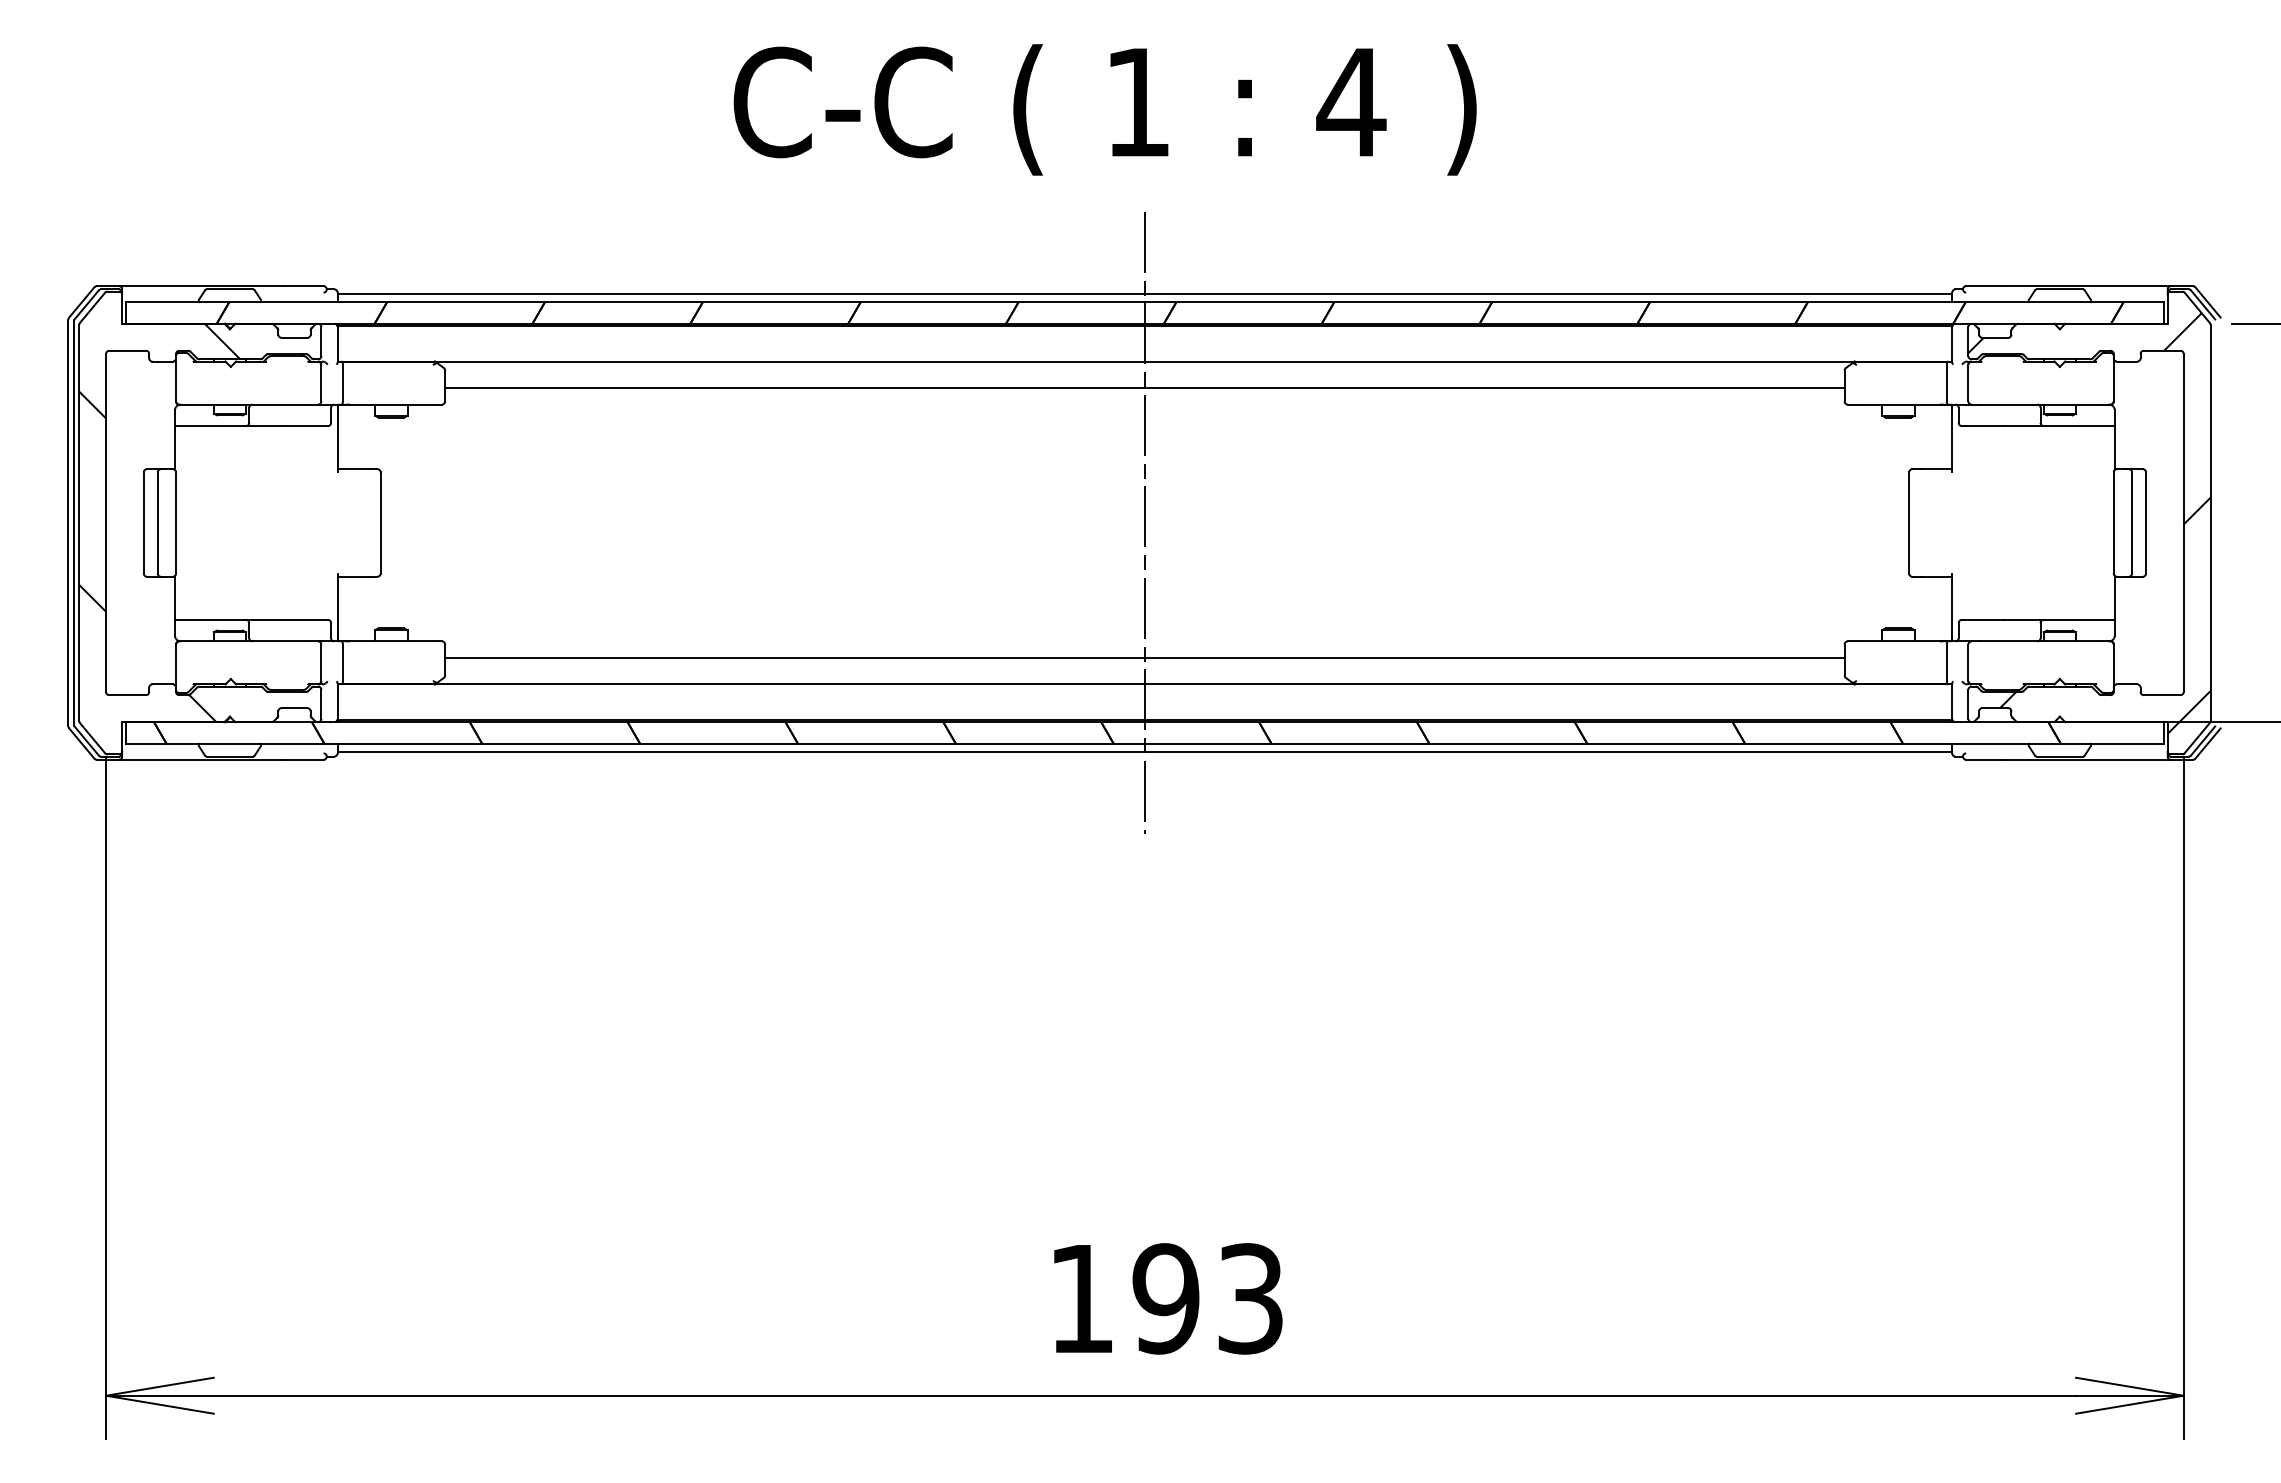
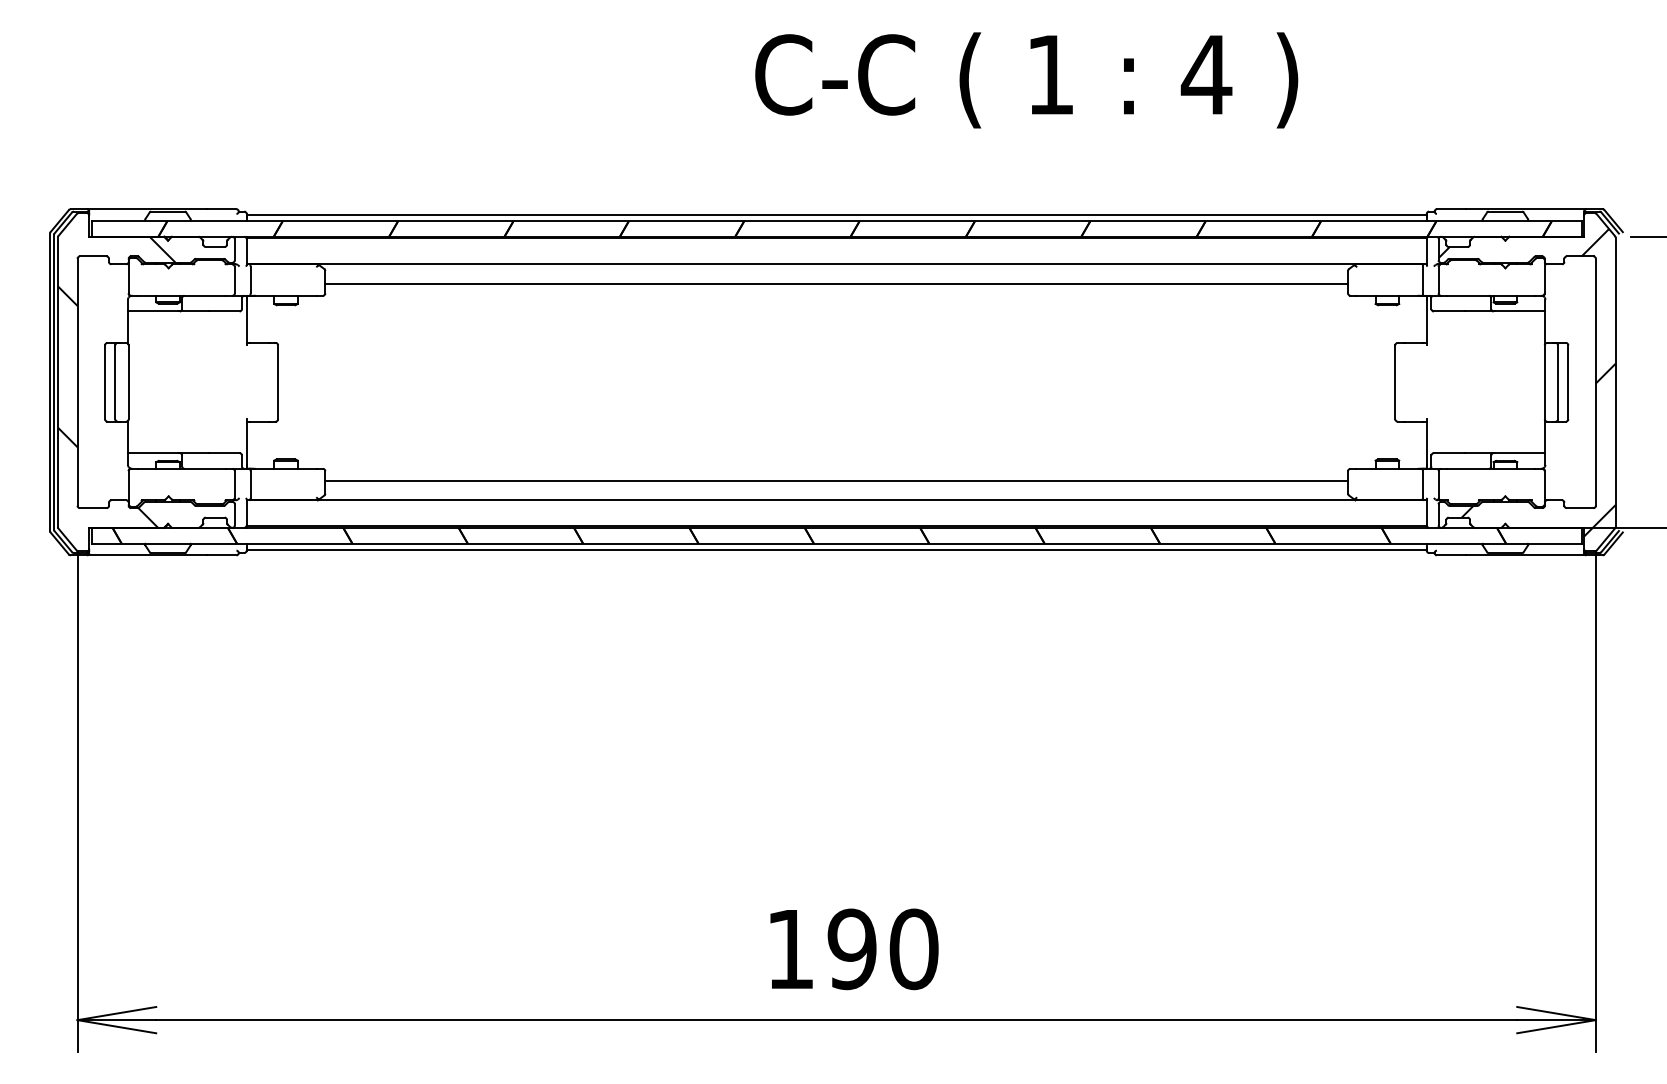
text: (1104, 110) -> (1026, 80), moved
line: (1144, 523) -> (836, 382), removed
text: (1249, 1299) -> (913, 949), 193 -> 190

